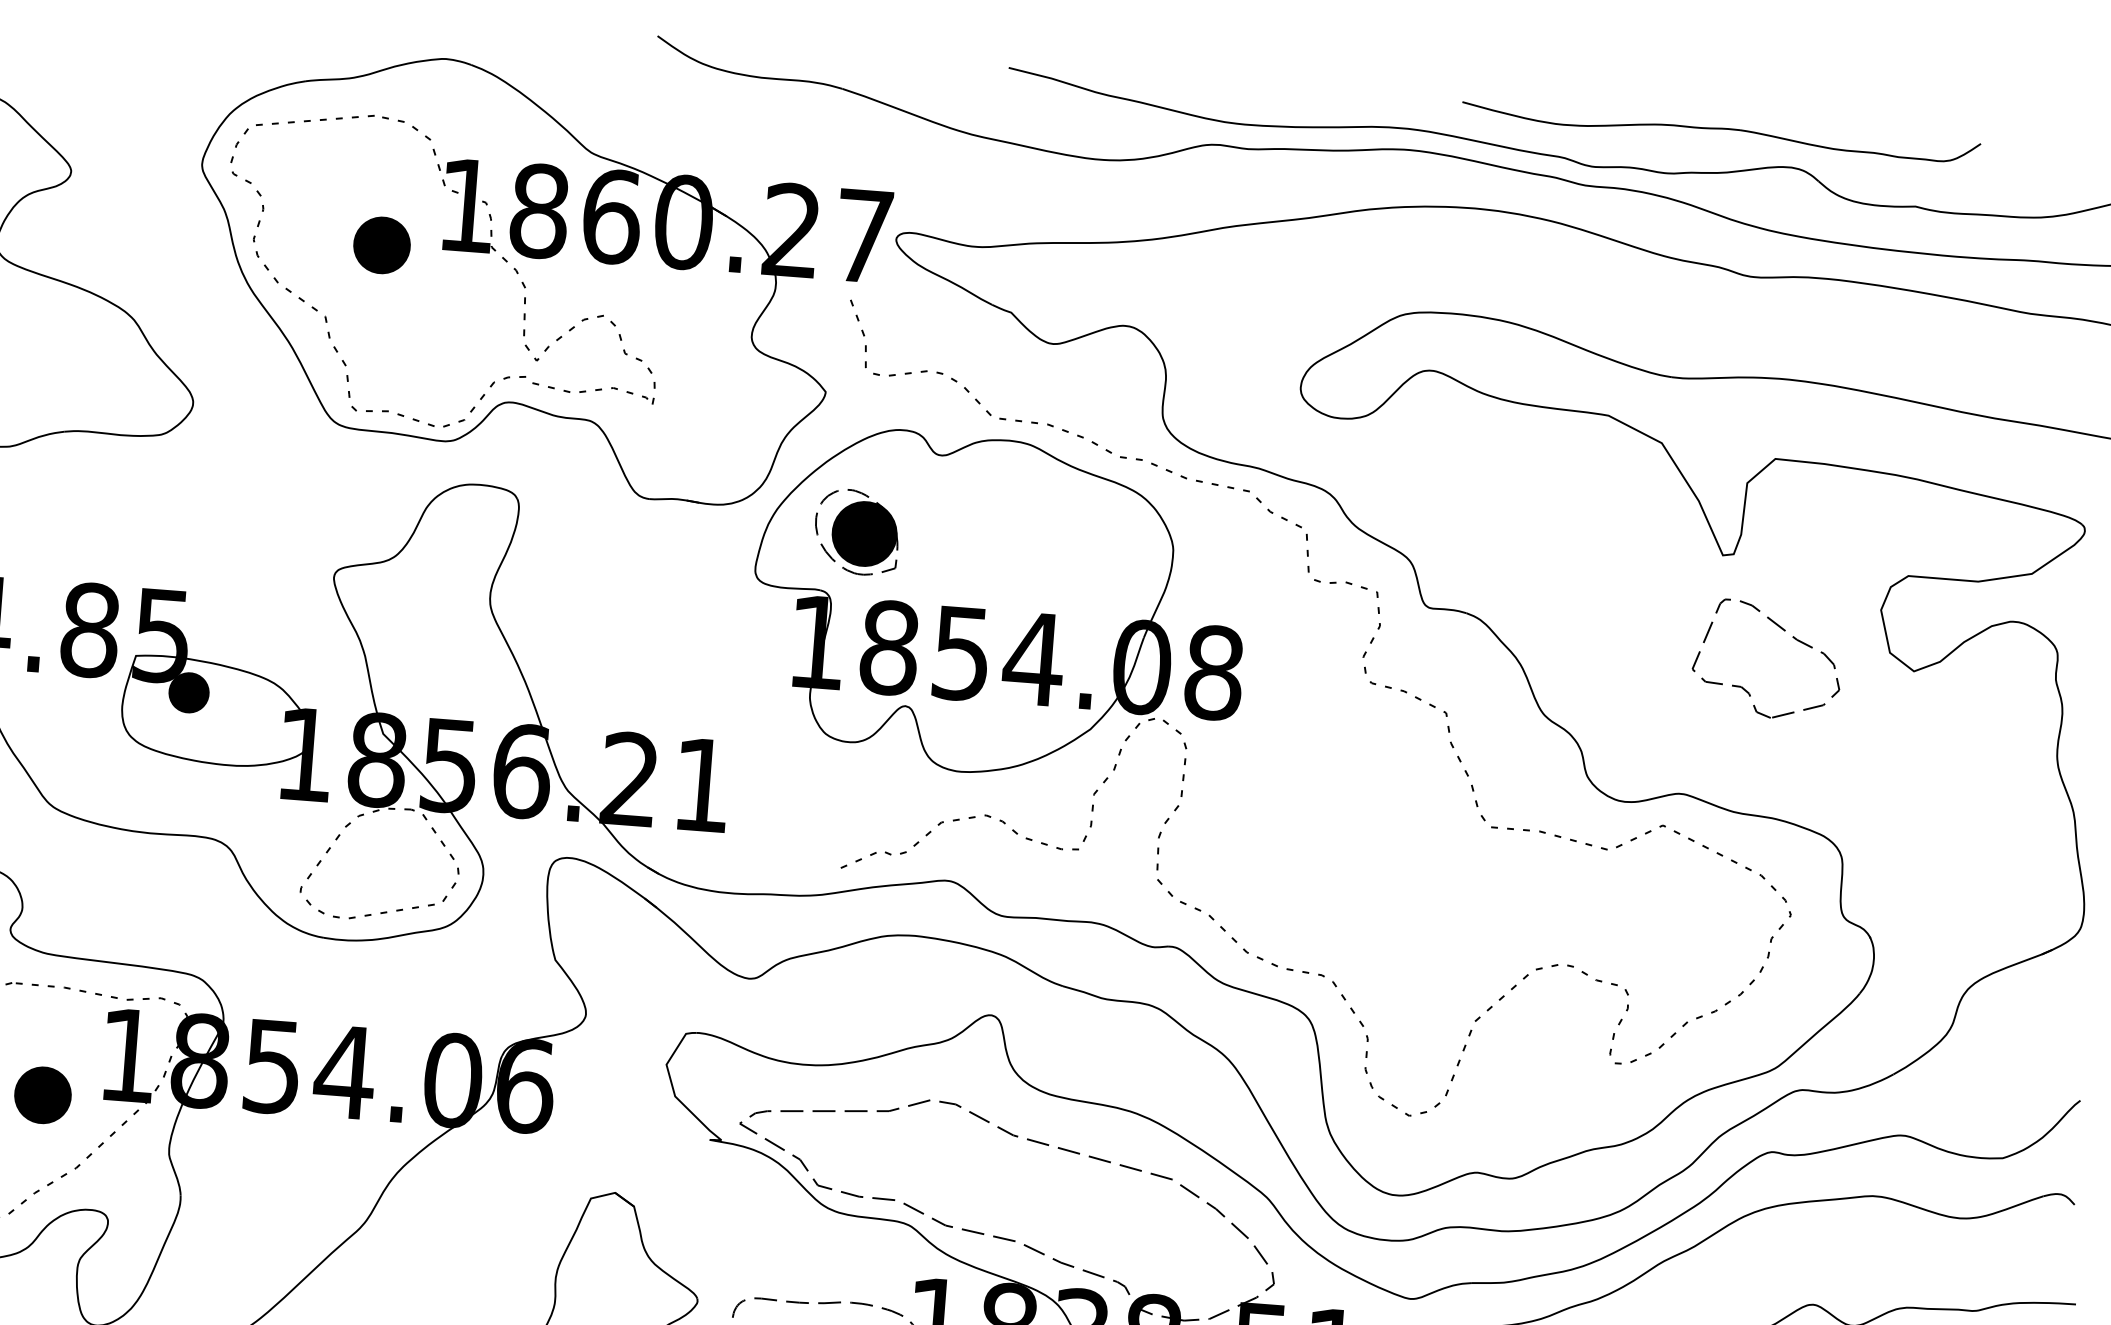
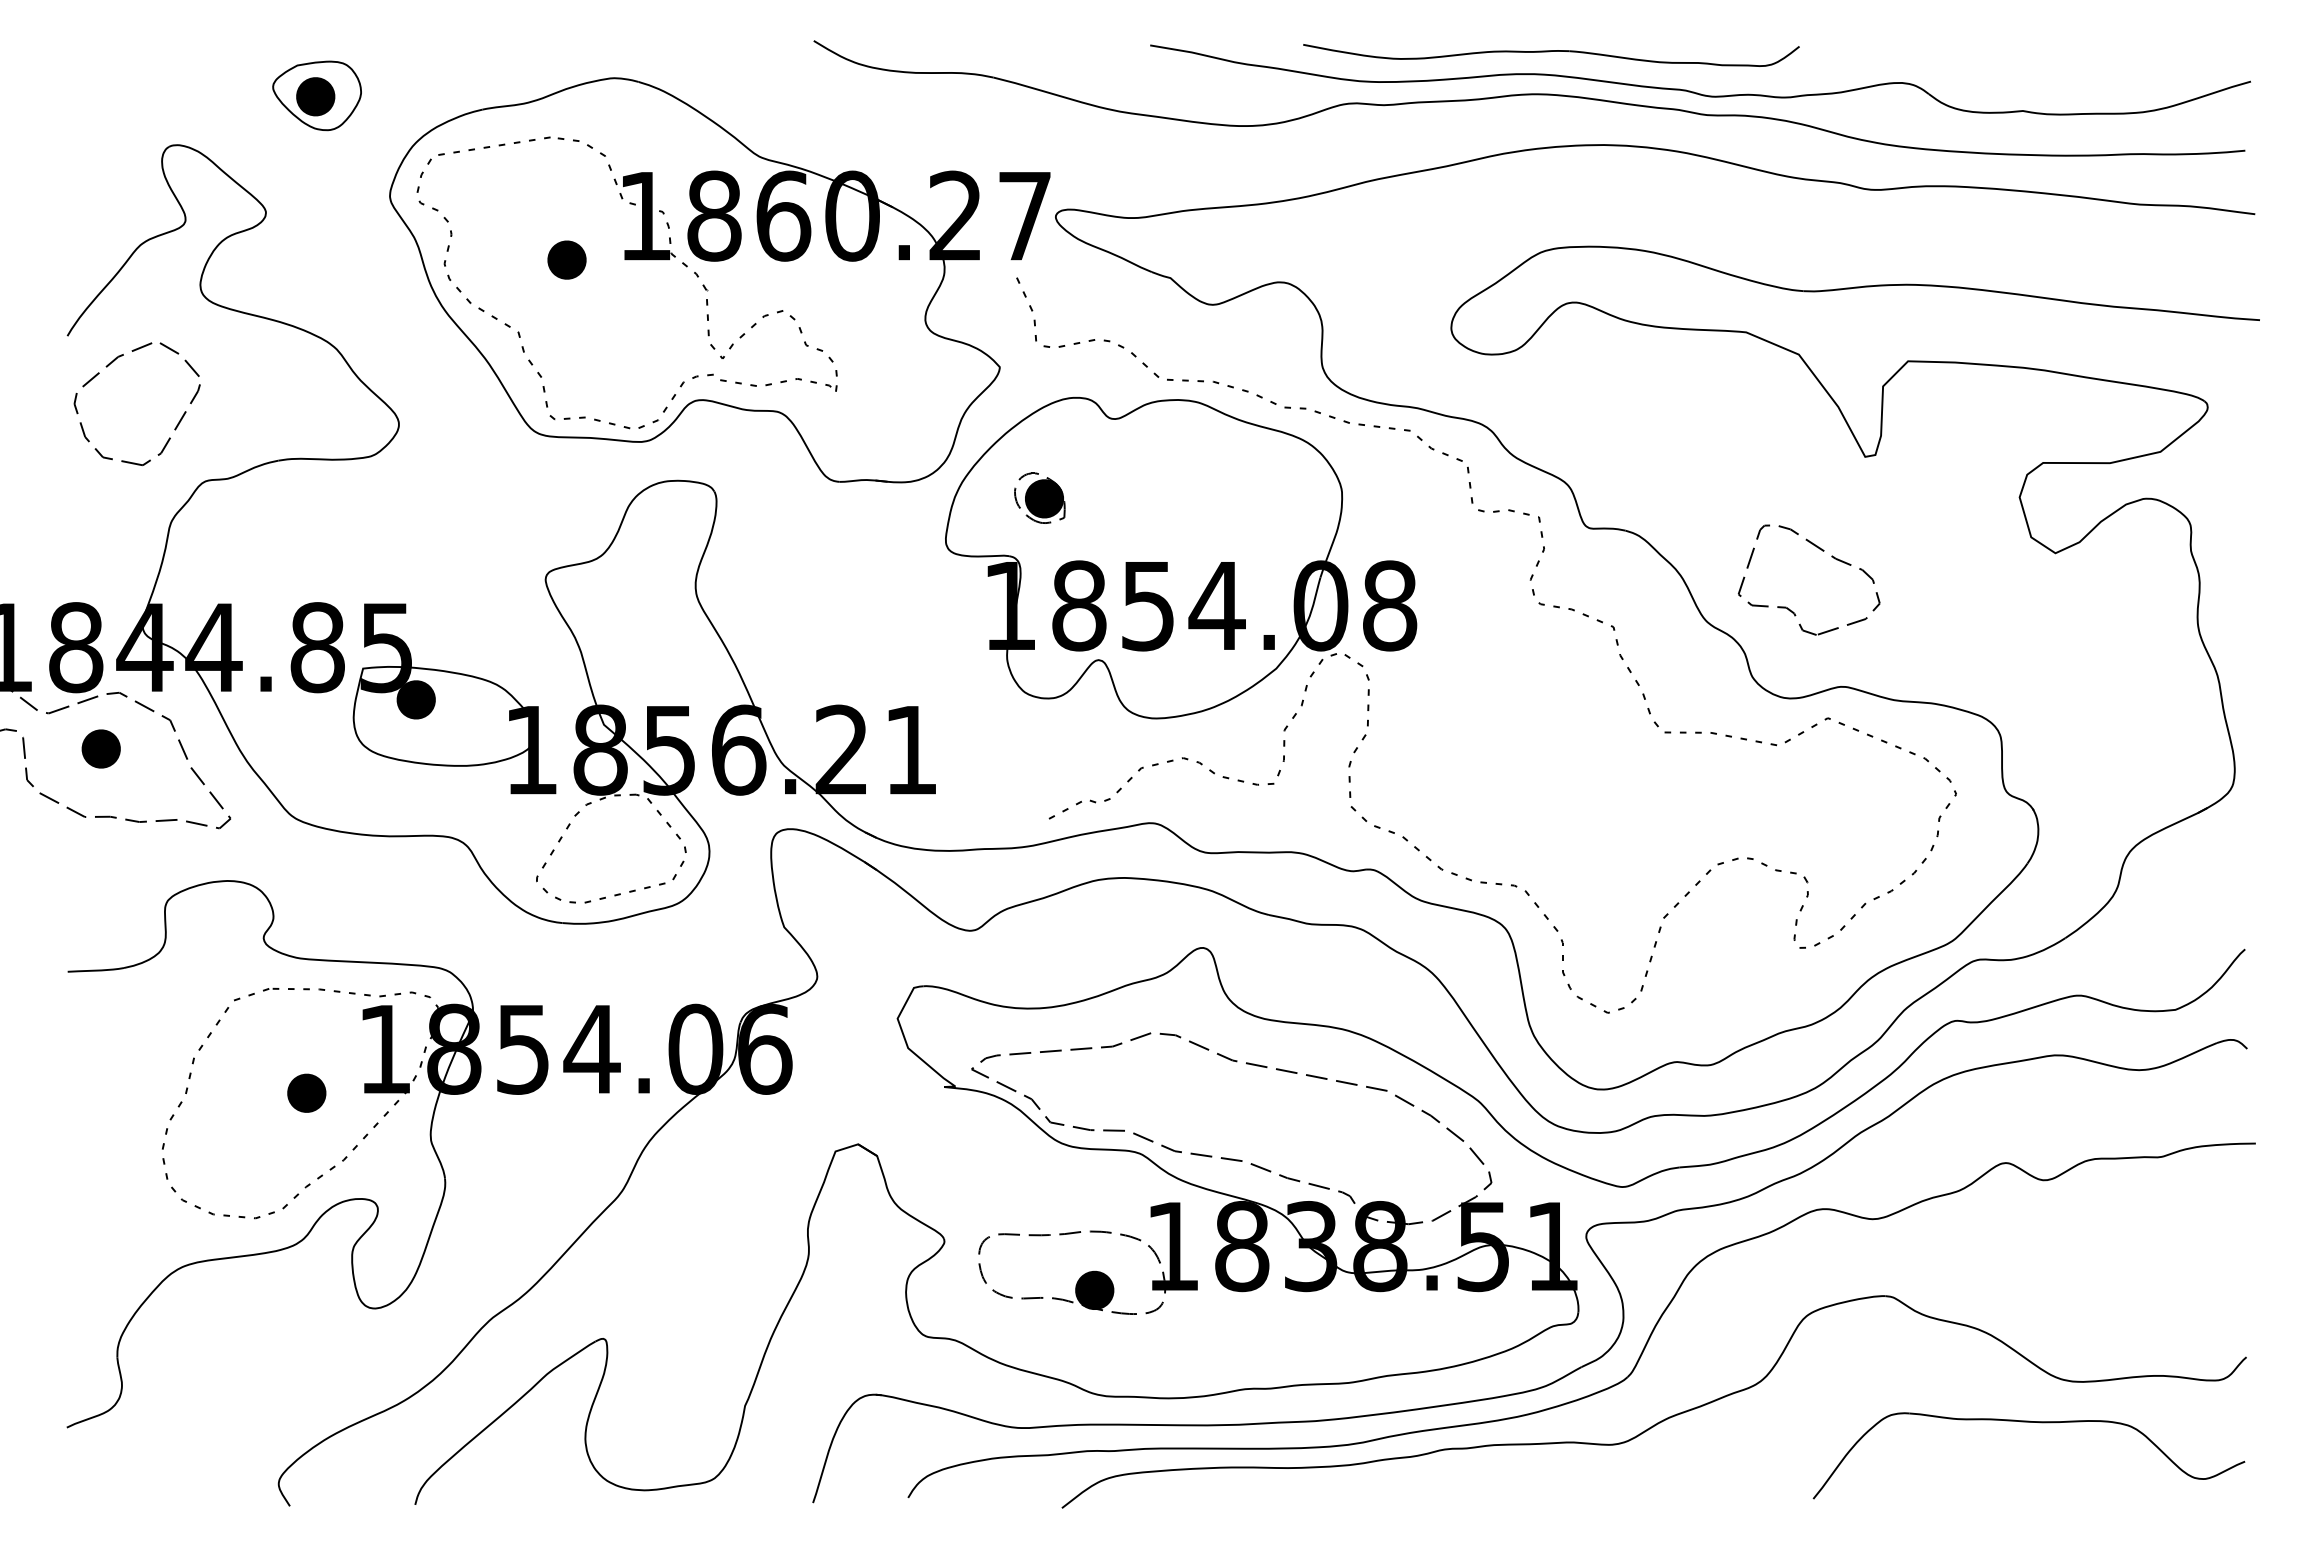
part: (133, 53) -> (316, 95), added
part: (1721, 133) -> (1551, 55), moved
part: (381, 244) -> (566, 259), size x0.71
part: (856, 531) -> (1039, 497), size x0.62
part: (1783, 631) -> (1822, 551), moved
part: (42, 1094) -> (306, 1092), size x0.71

